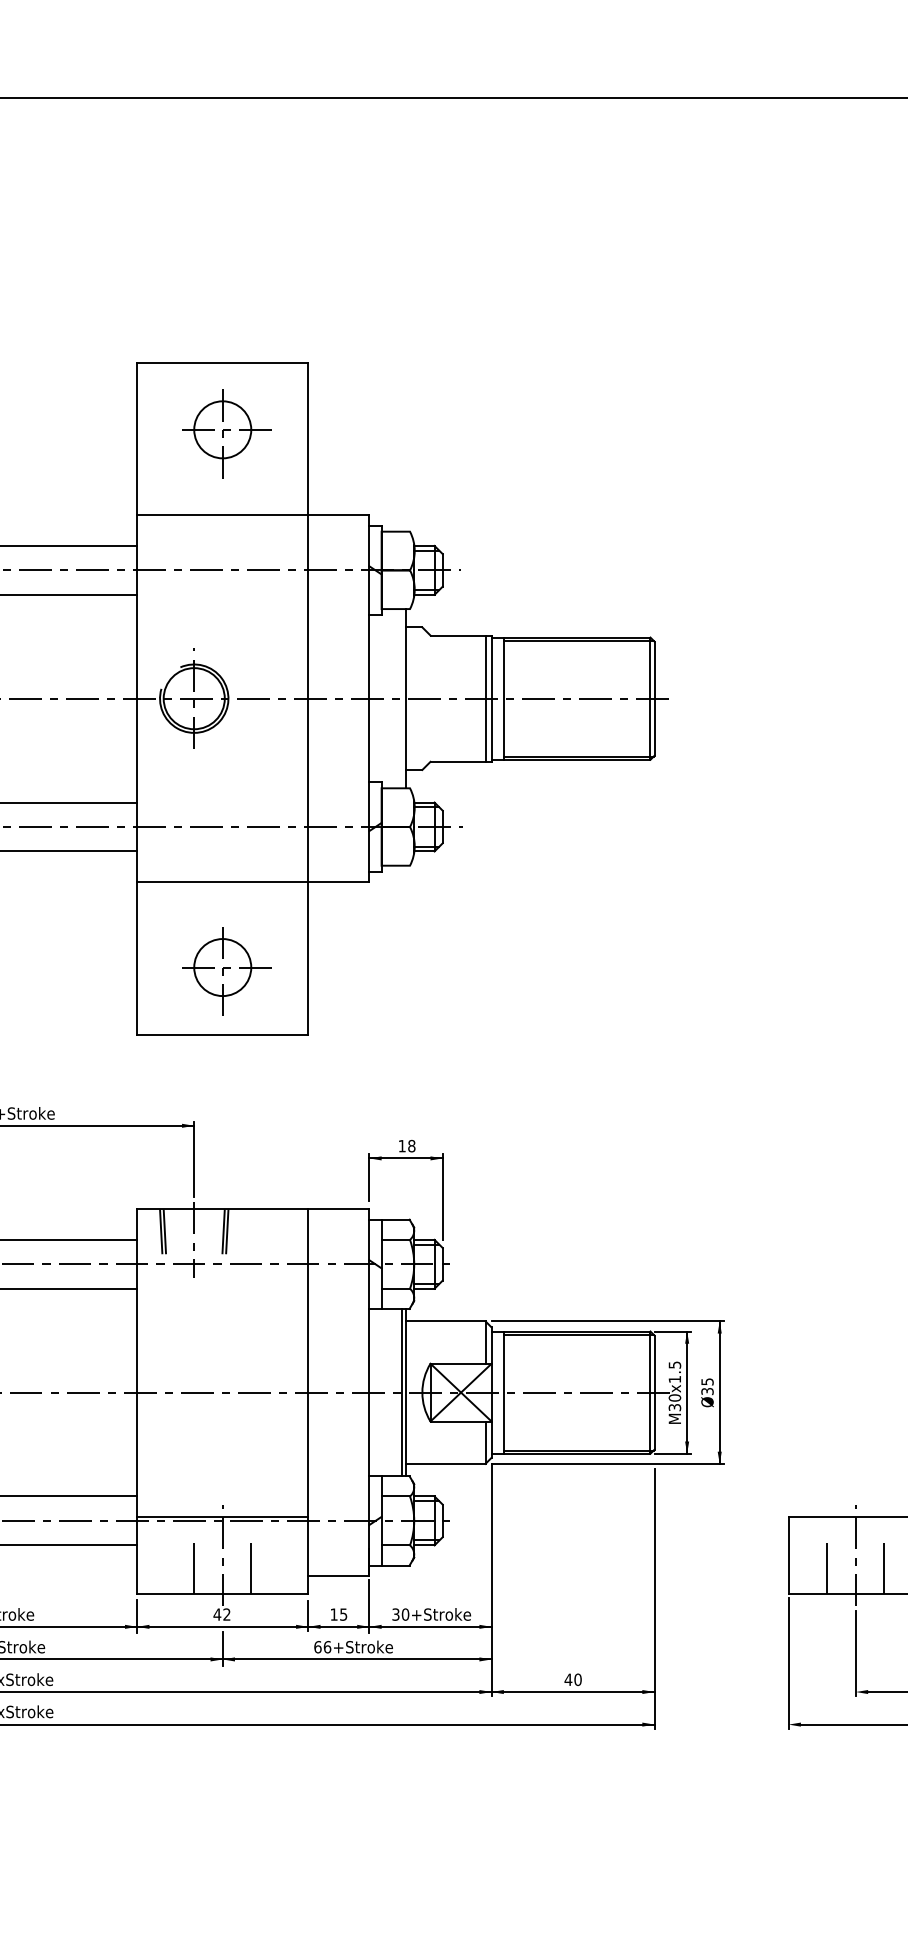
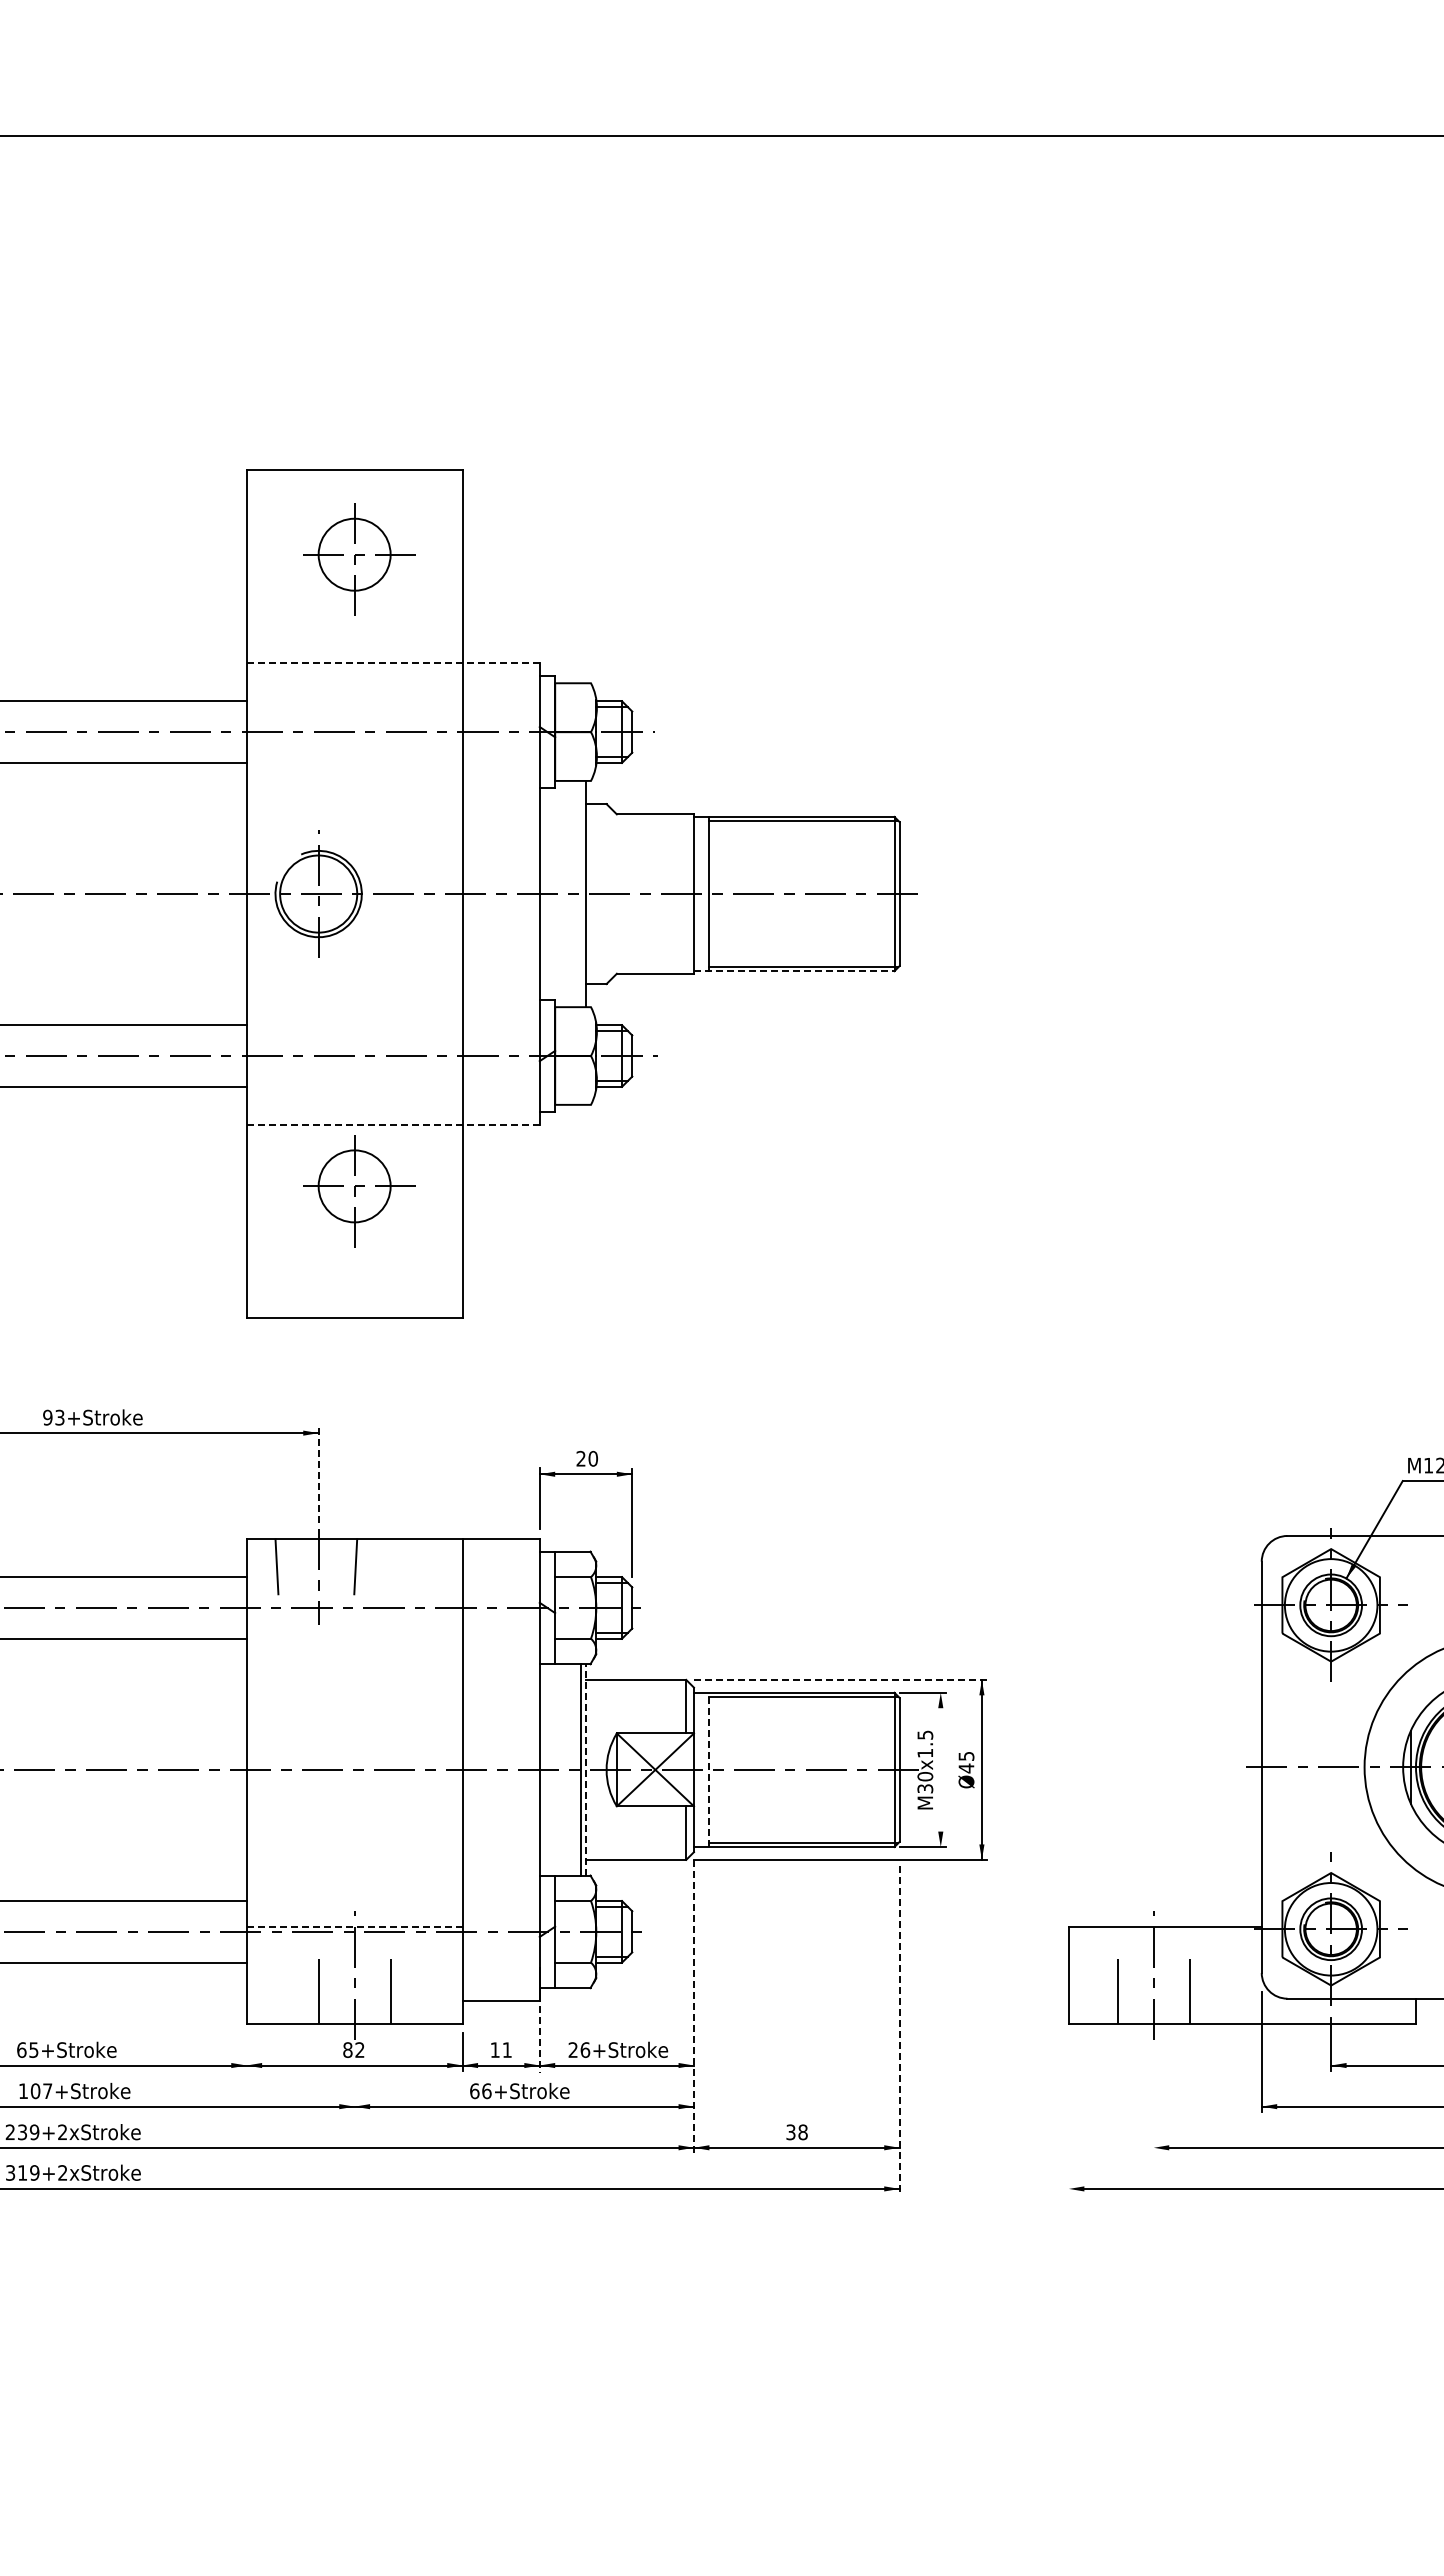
line: (253, 515) -> (393, 662), solid -> dashed
line: (485, 698) -> (686, 893), removed
line: (571, 760) -> (794, 971), solid -> dashed
line: (253, 882) -> (393, 1125), solid -> dashed
part: (226, 971) -> (359, 1191), moved
text: (406, 1145) -> (586, 1458), 18 -> 20
line: (194, 1159) -> (318, 1475), solid -> dashed
line: (164, 1231) -> (281, 1566), removed
line: (226, 1231) -> (359, 1566), removed
line: (607, 1320) -> (840, 1679), solid -> dashed
text: (707, 1391) -> (966, 1768), Ø35 -> Ø45
line: (406, 1392) -> (586, 1769), solid -> dashed
line: (503, 1392) -> (709, 1769), solid -> dashed
line: (686, 1392) -> (940, 1769), removed
line: (222, 1516) -> (354, 1926), solid -> dashed
line: (491, 1580) -> (693, 2006), solid -> dashed
line: (654, 1599) -> (899, 2030), solid -> dashed
line: (369, 1607) -> (539, 2040), solid -> dashed
text: (217, 1614) -> (347, 2049), 42 -> 82
text: (343, 1614) -> (506, 2050), 15 -> 11
text: (400, 1614) -> (579, 2050), 30+Stroke -> 26+Stroke
line: (137, 1616) -> (246, 2052), removed
line: (222, 1649) -> (354, 2093), removed
line: (855, 1652) -> (1153, 2098), removed
line: (788, 1663) -> (1068, 2111), removed
text: (572, 1679) -> (796, 2132), 40 -> 38

